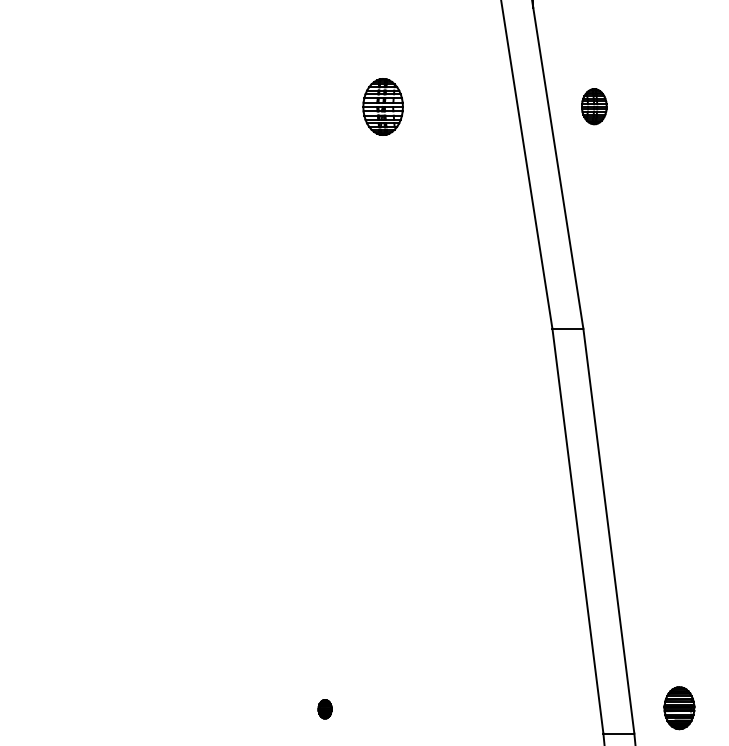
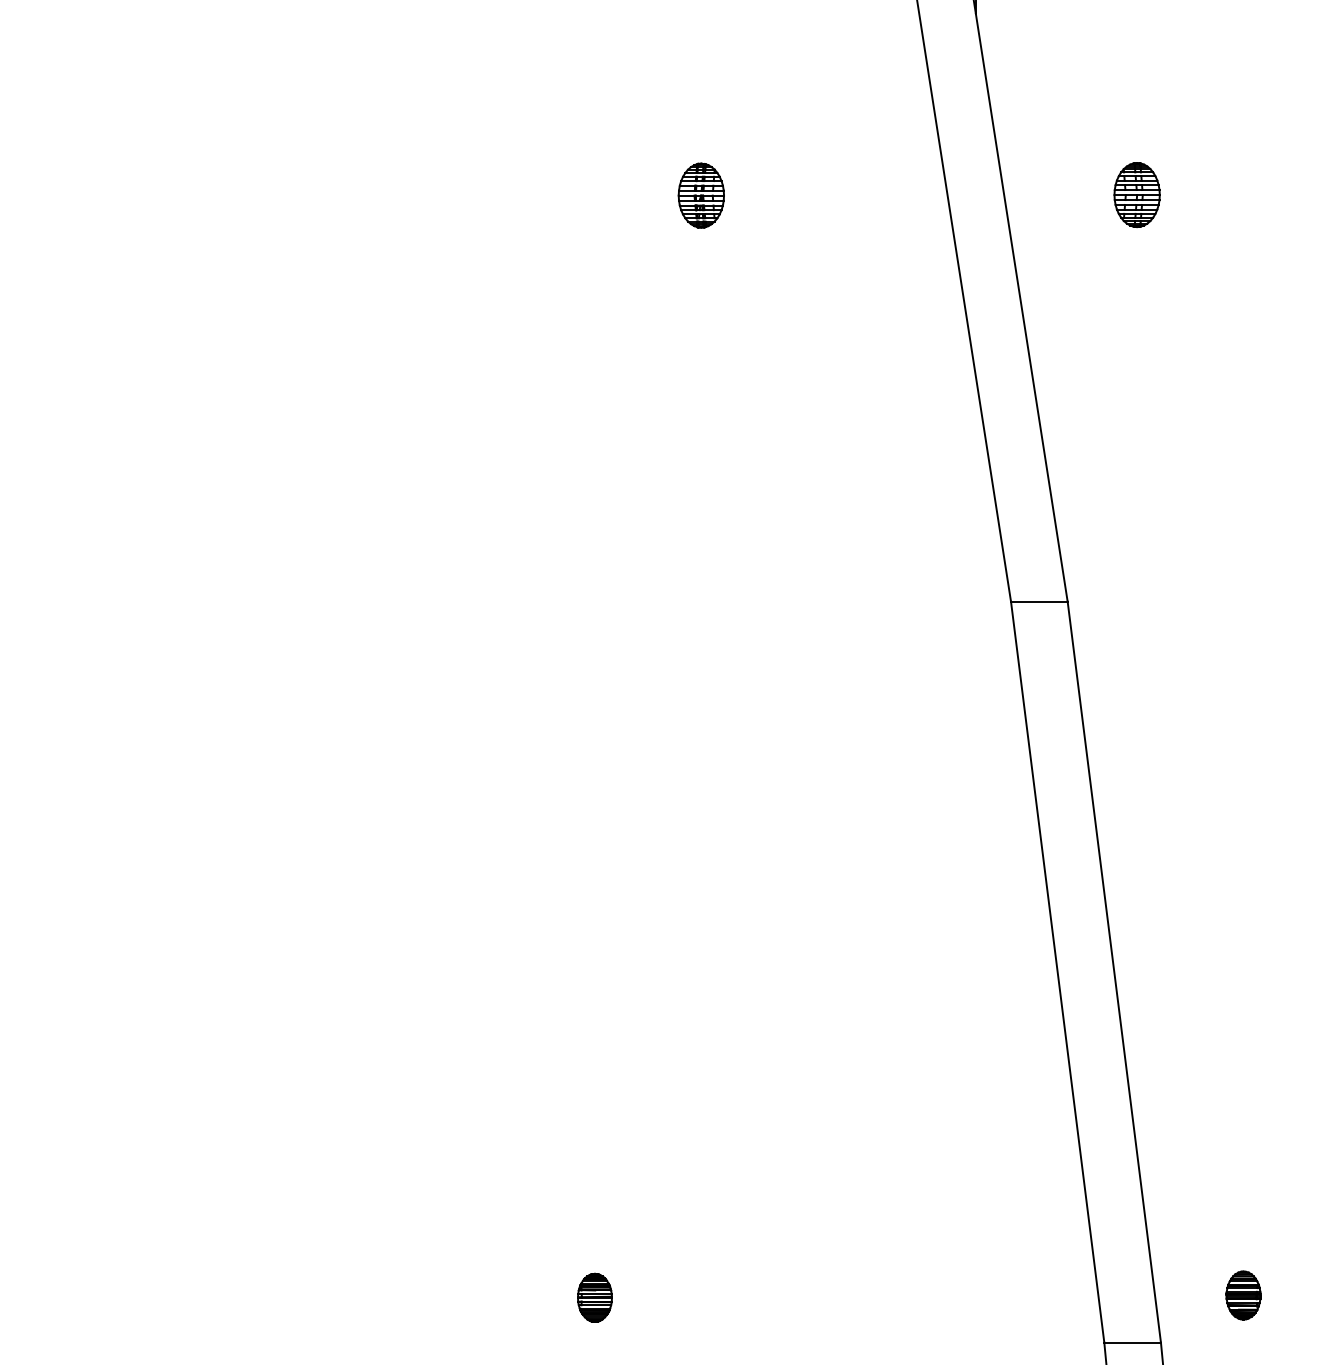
part: (383, 106) -> (701, 194), size x0.62
part: (594, 106) -> (1137, 194), moved
part: (679, 707) -> (1243, 1294), size x0.62
part: (324, 709) -> (593, 1298), size x1.43

